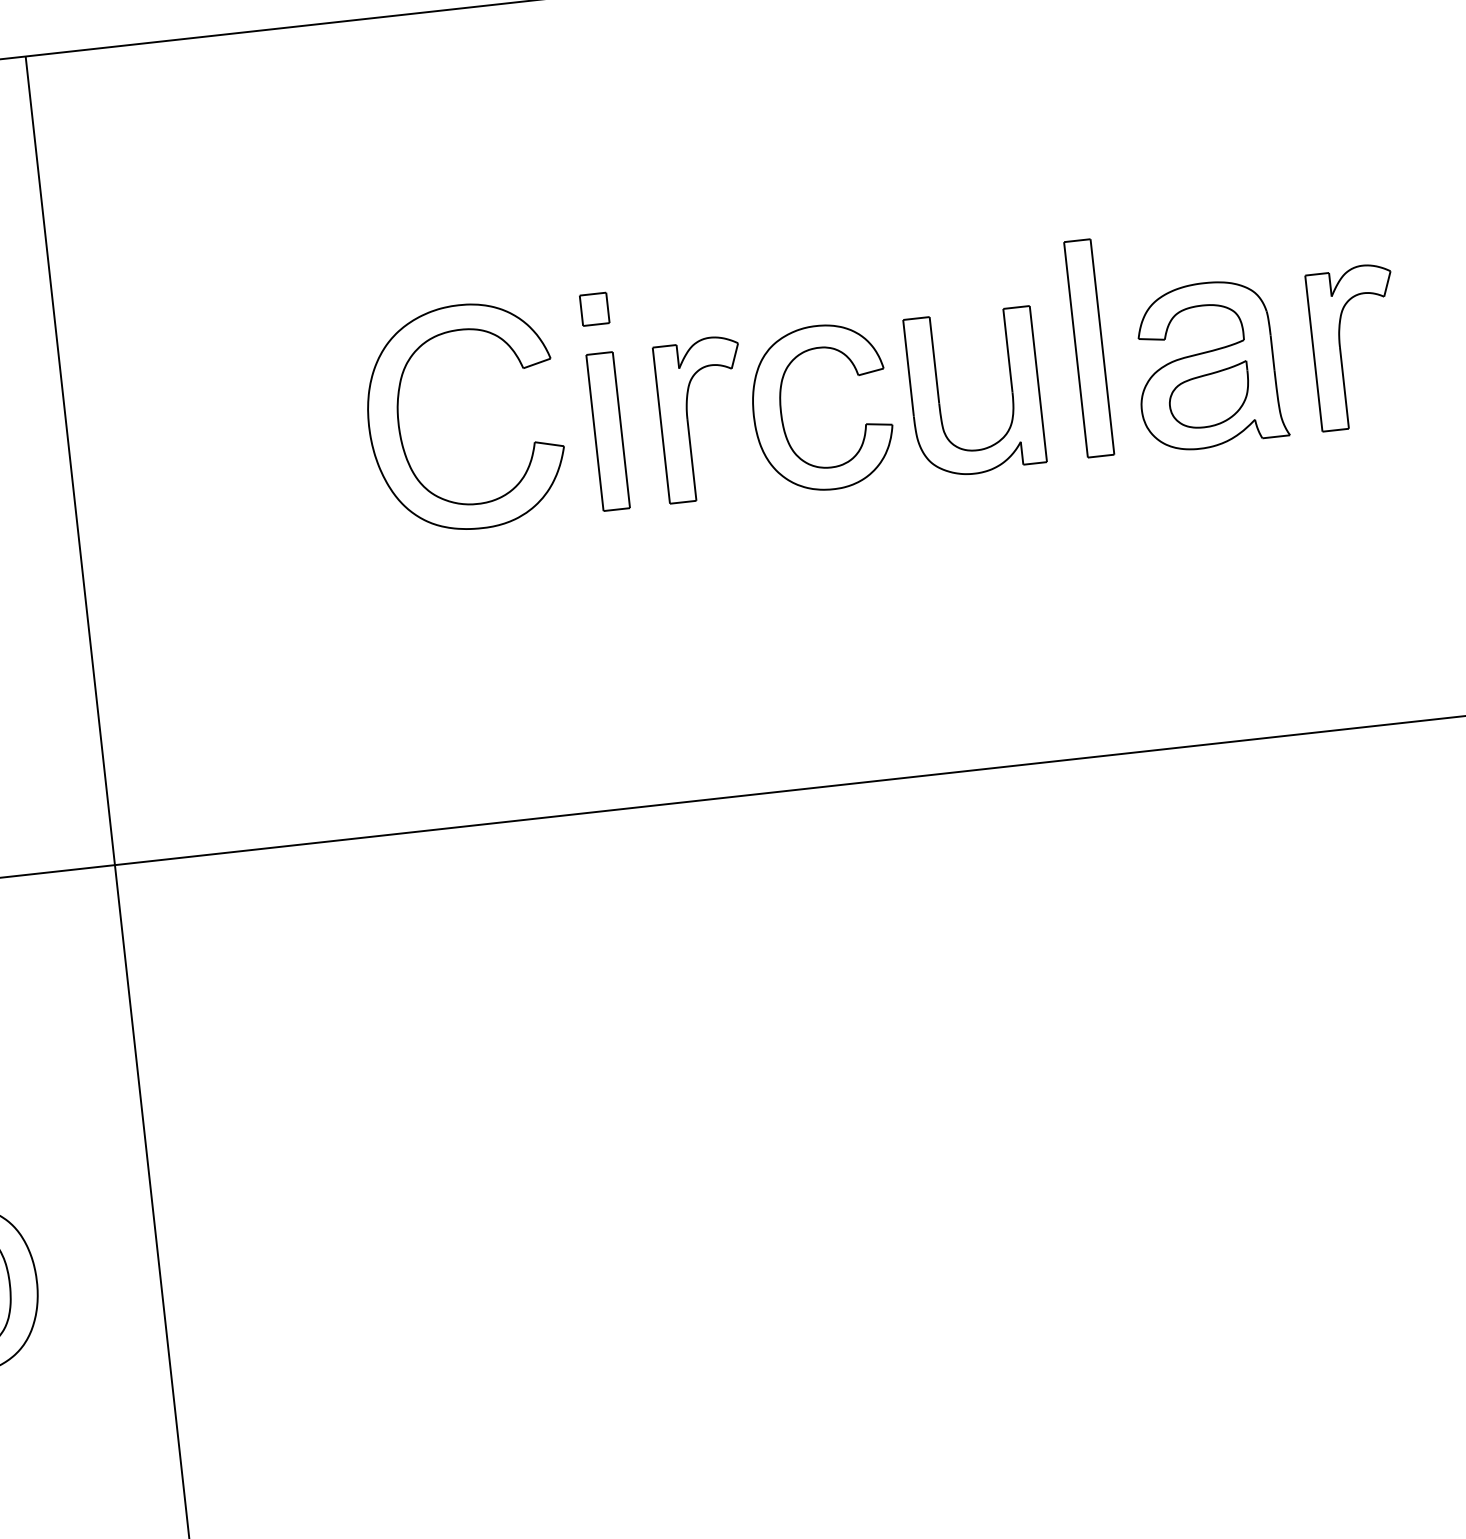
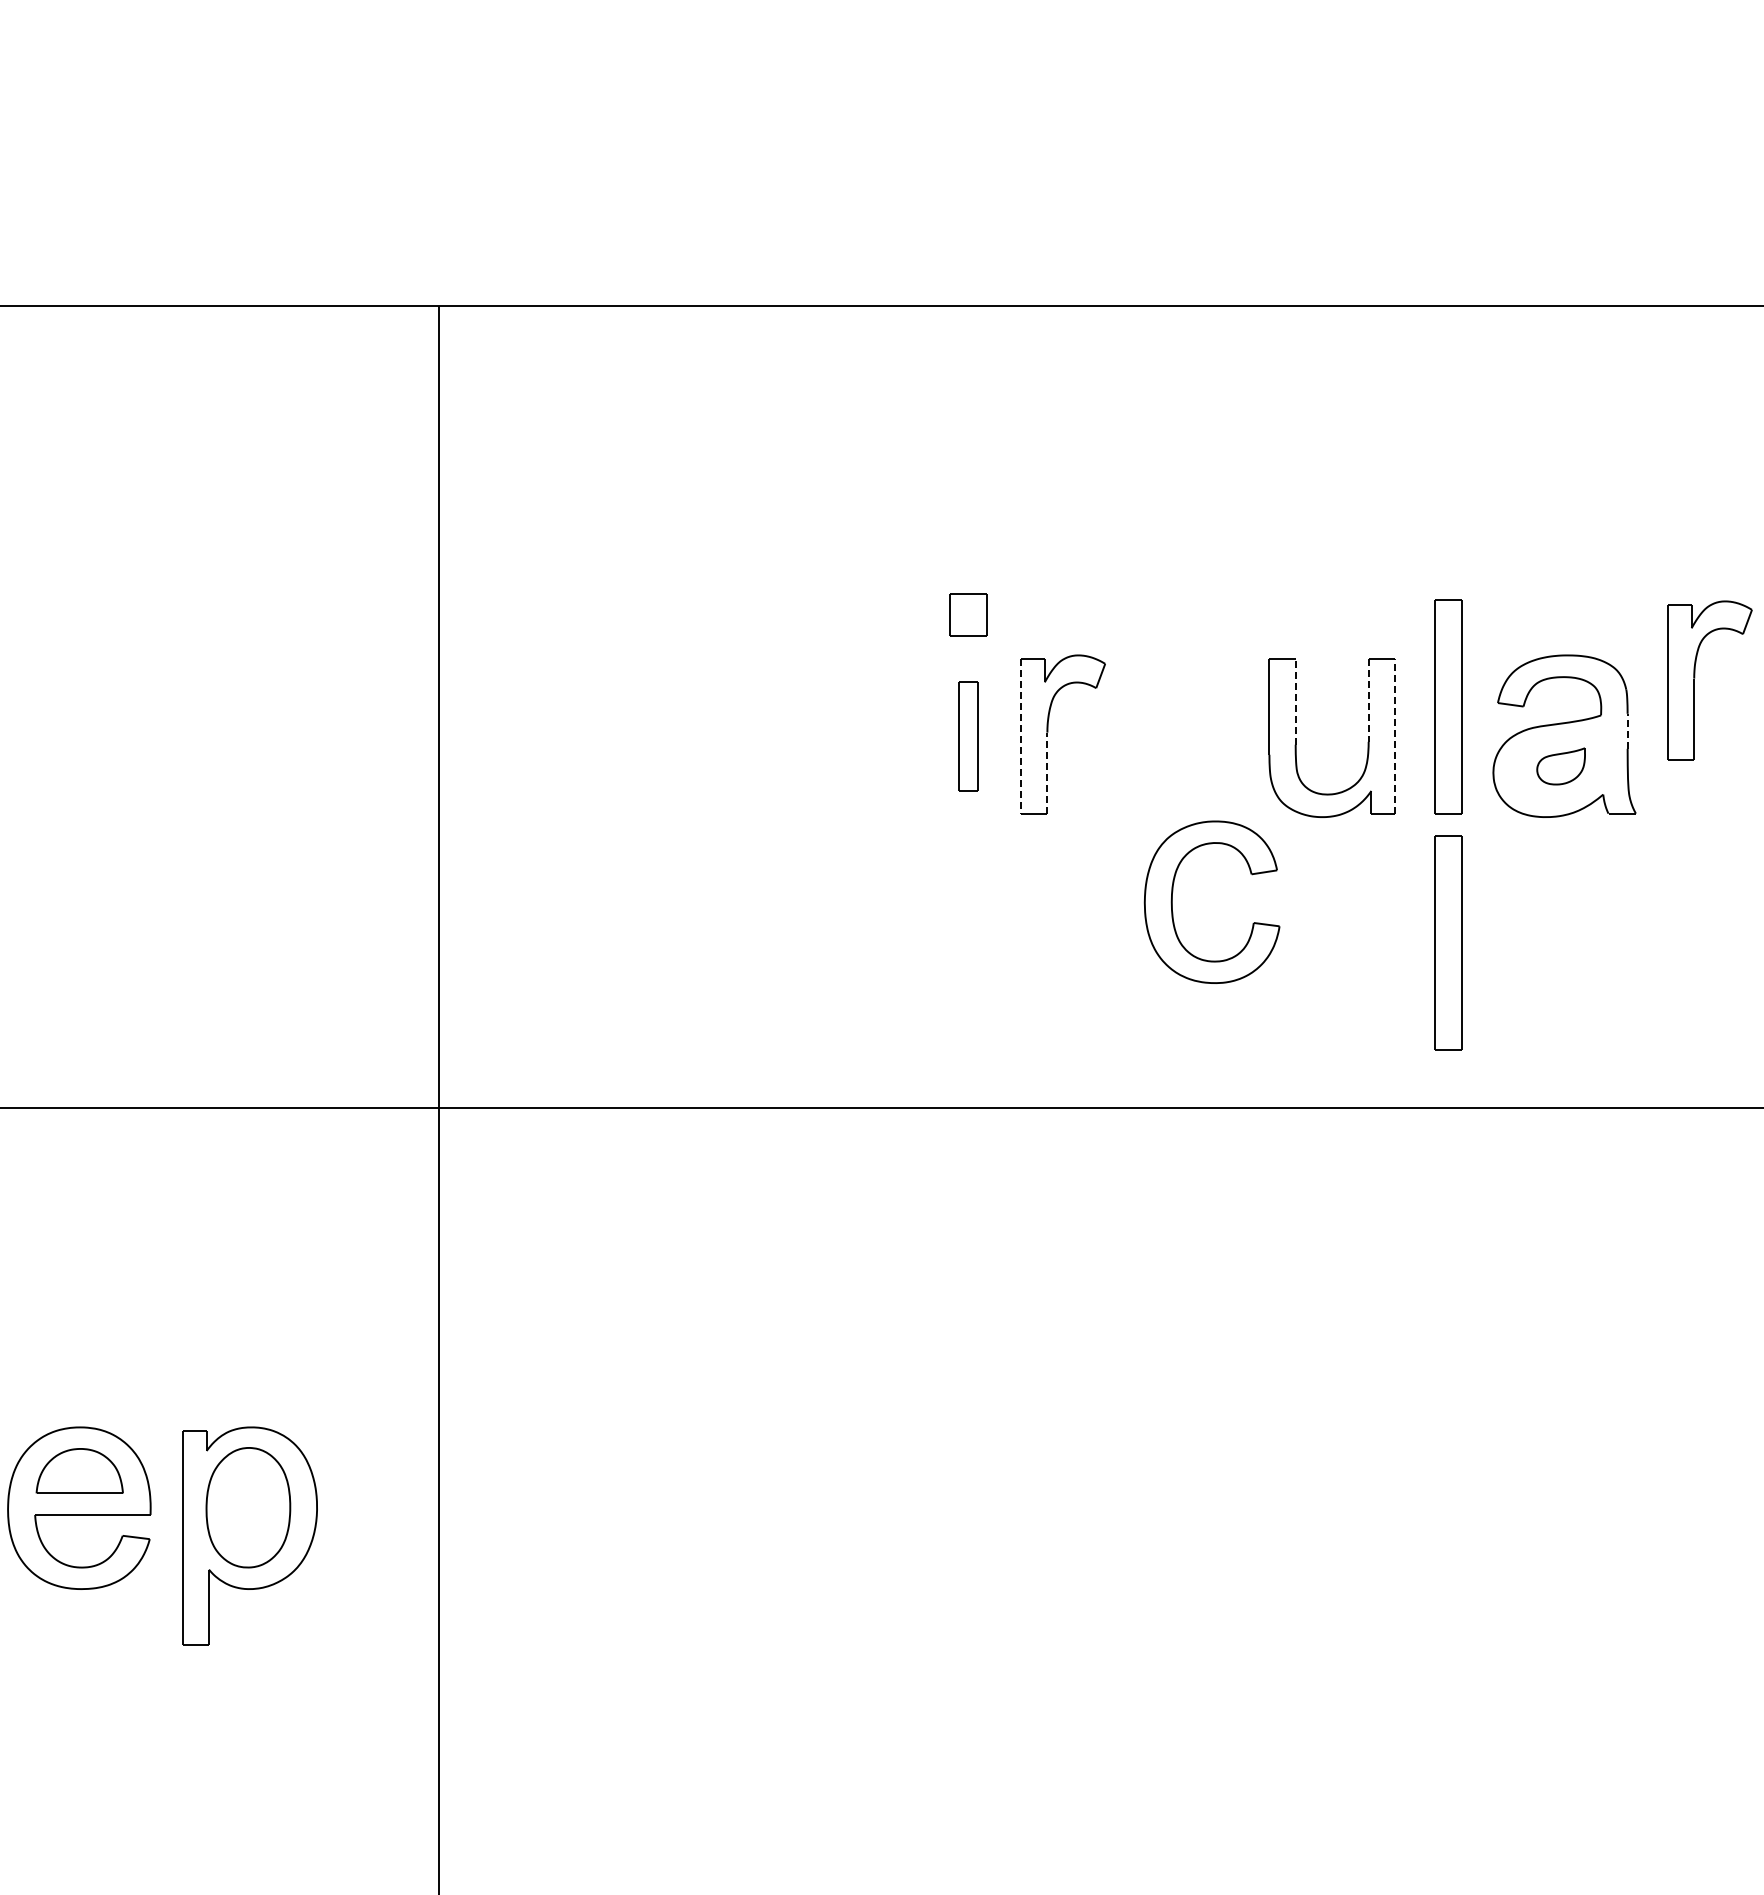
part: (594, 308) -> (968, 614), size x1.4
part: (1341, 346) -> (1695, 678), moved
line: (1007, 350) -> (1368, 700), solid -> dashed
line: (1272, 353) -> (1627, 731), solid -> dashed
line: (934, 360) -> (1295, 701), solid -> dashed
line: (1037, 383) -> (1394, 735), solid -> dashed
part: (1208, 396) -> (1560, 766), size x0.6
part: (781, 411) -> (1172, 901), moved
line: (661, 425) -> (1021, 736), solid -> dashed
part: (400, 430) -> (765, 712), removed
part: (608, 431) -> (968, 736), size x0.7
line: (692, 460) -> (1047, 773), solid -> dashed
part: (1115, 586) -> (1448, 942), added

